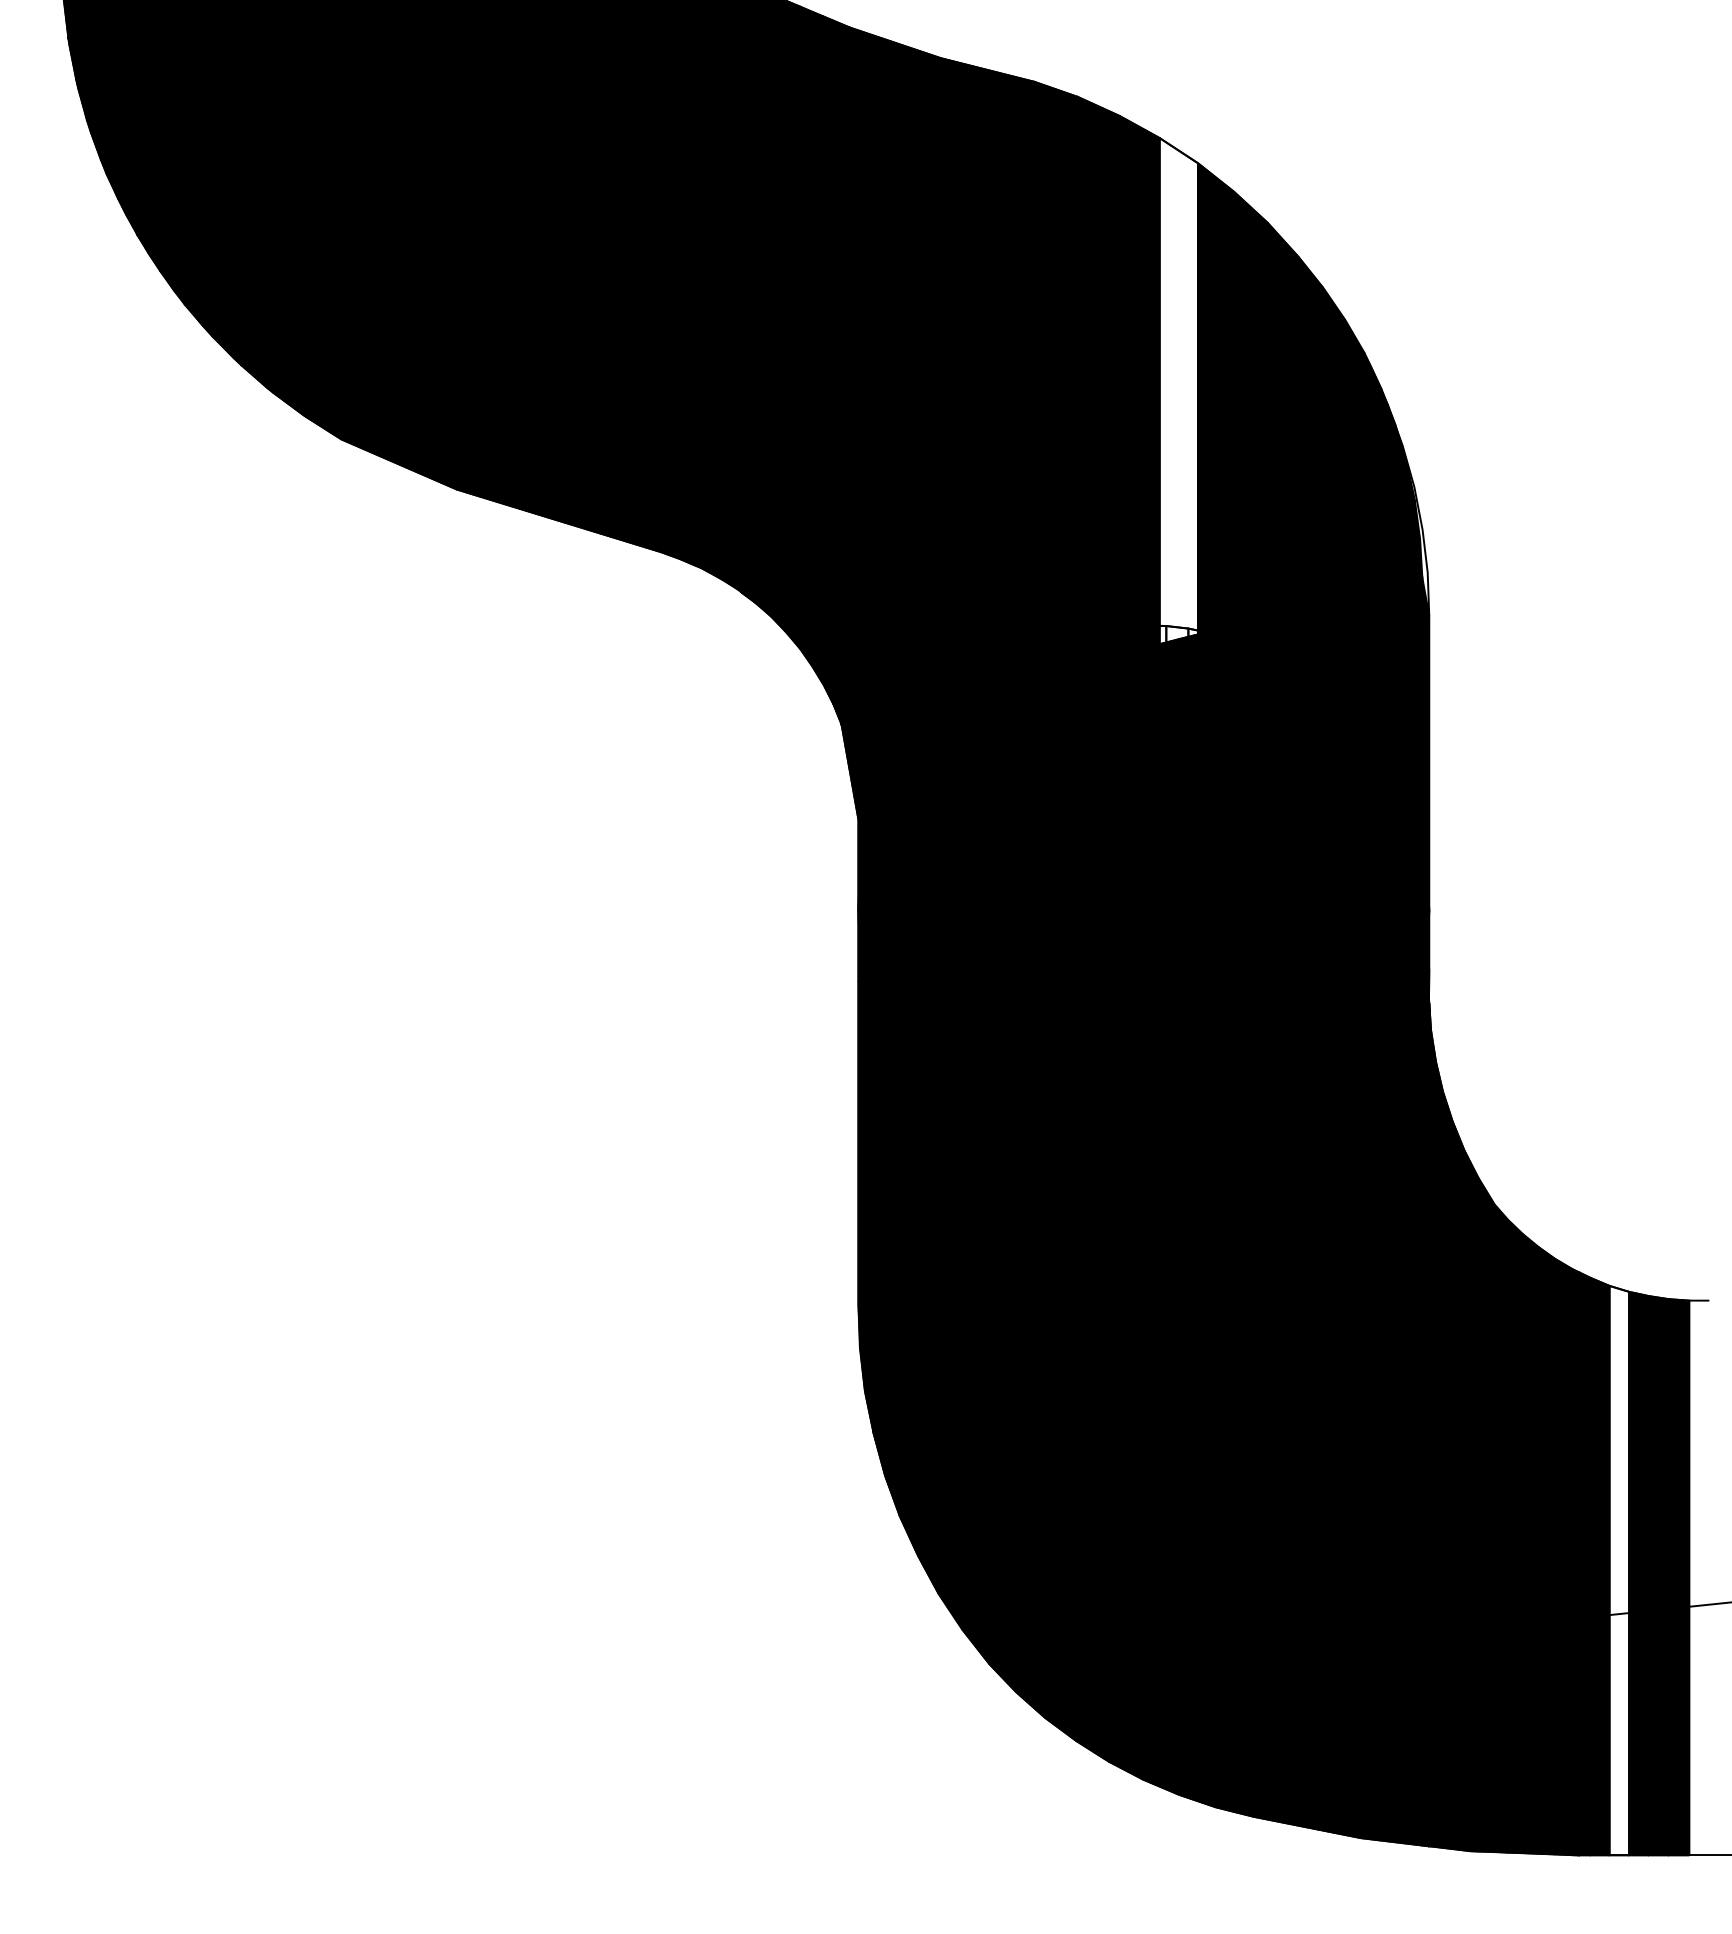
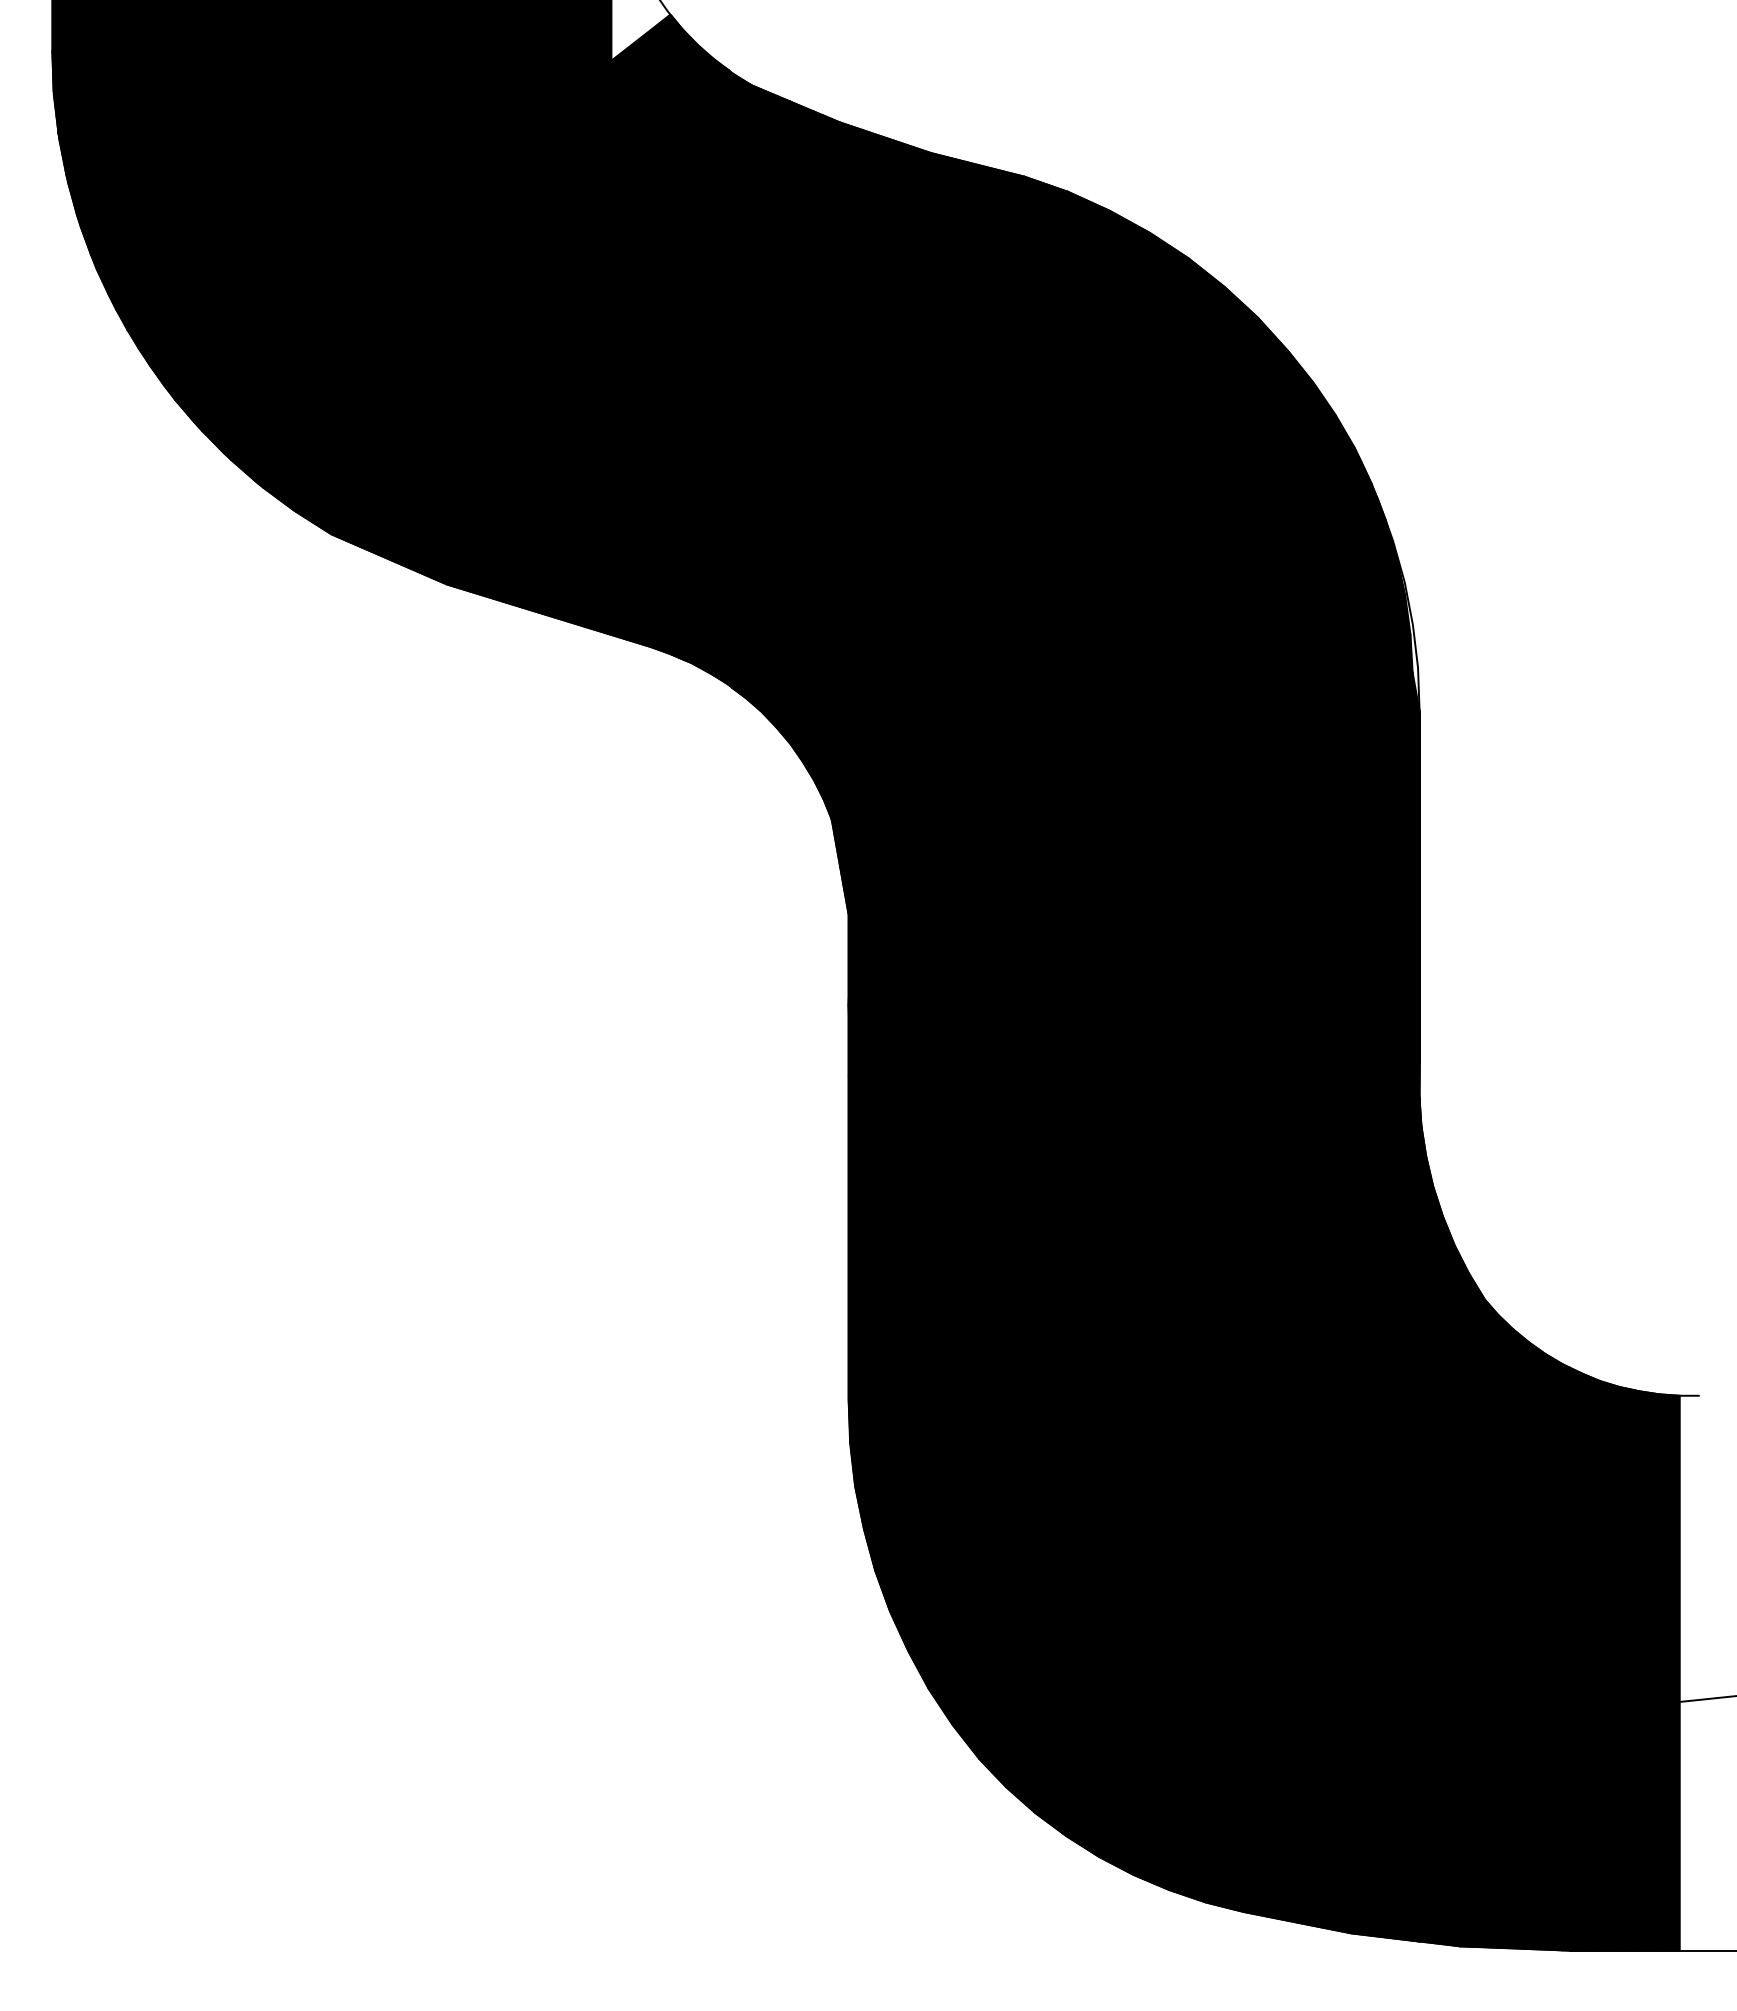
fill: (1178, 390) -> (1168, 485), added
fill: (1619, 1570) -> (1609, 1665), added

